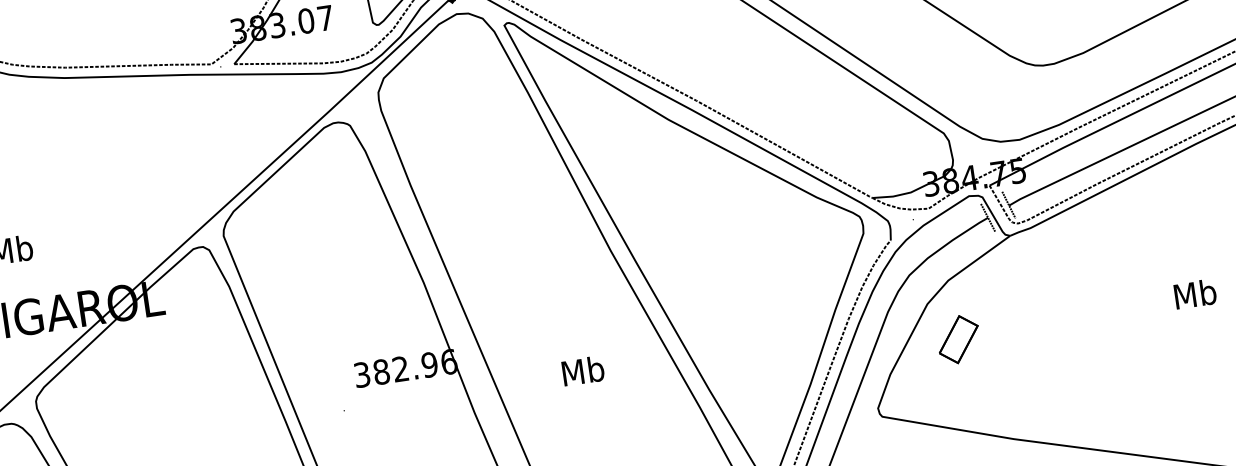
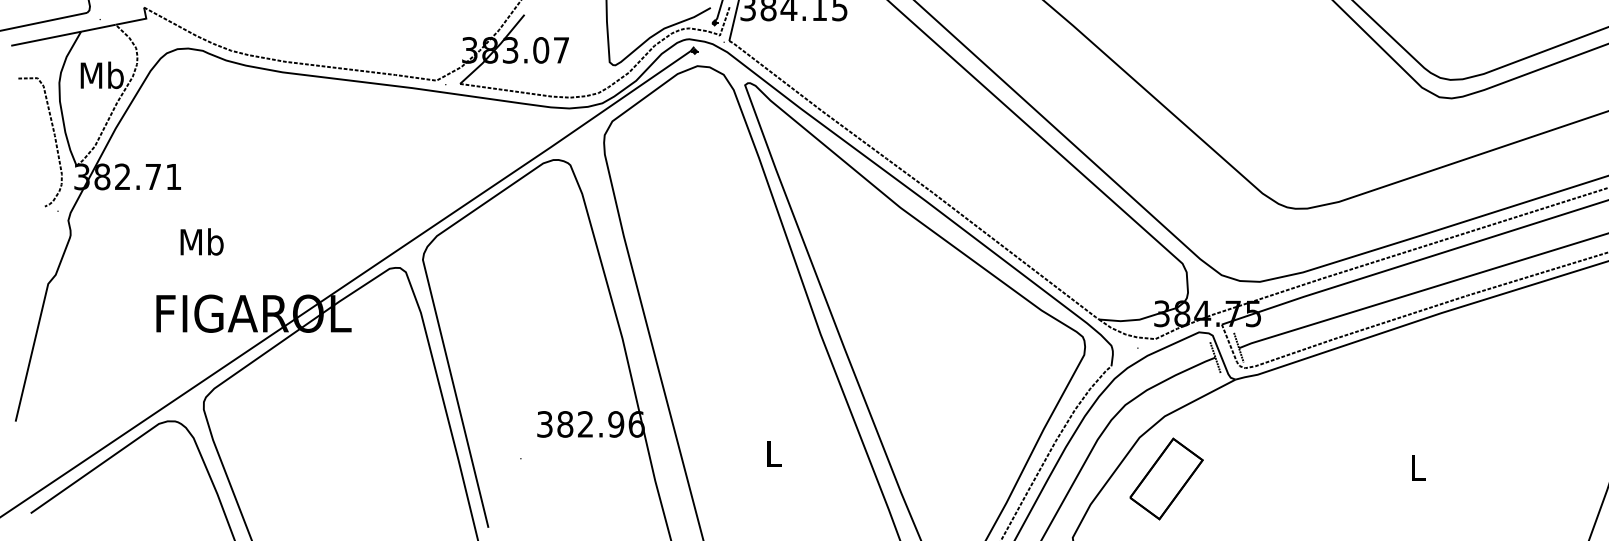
text: (1194, 293) -> (1417, 467), Mb -> L
part: (958, 339) -> (1166, 478), size x1.67
text: (582, 370) -> (773, 453), Mb -> L

